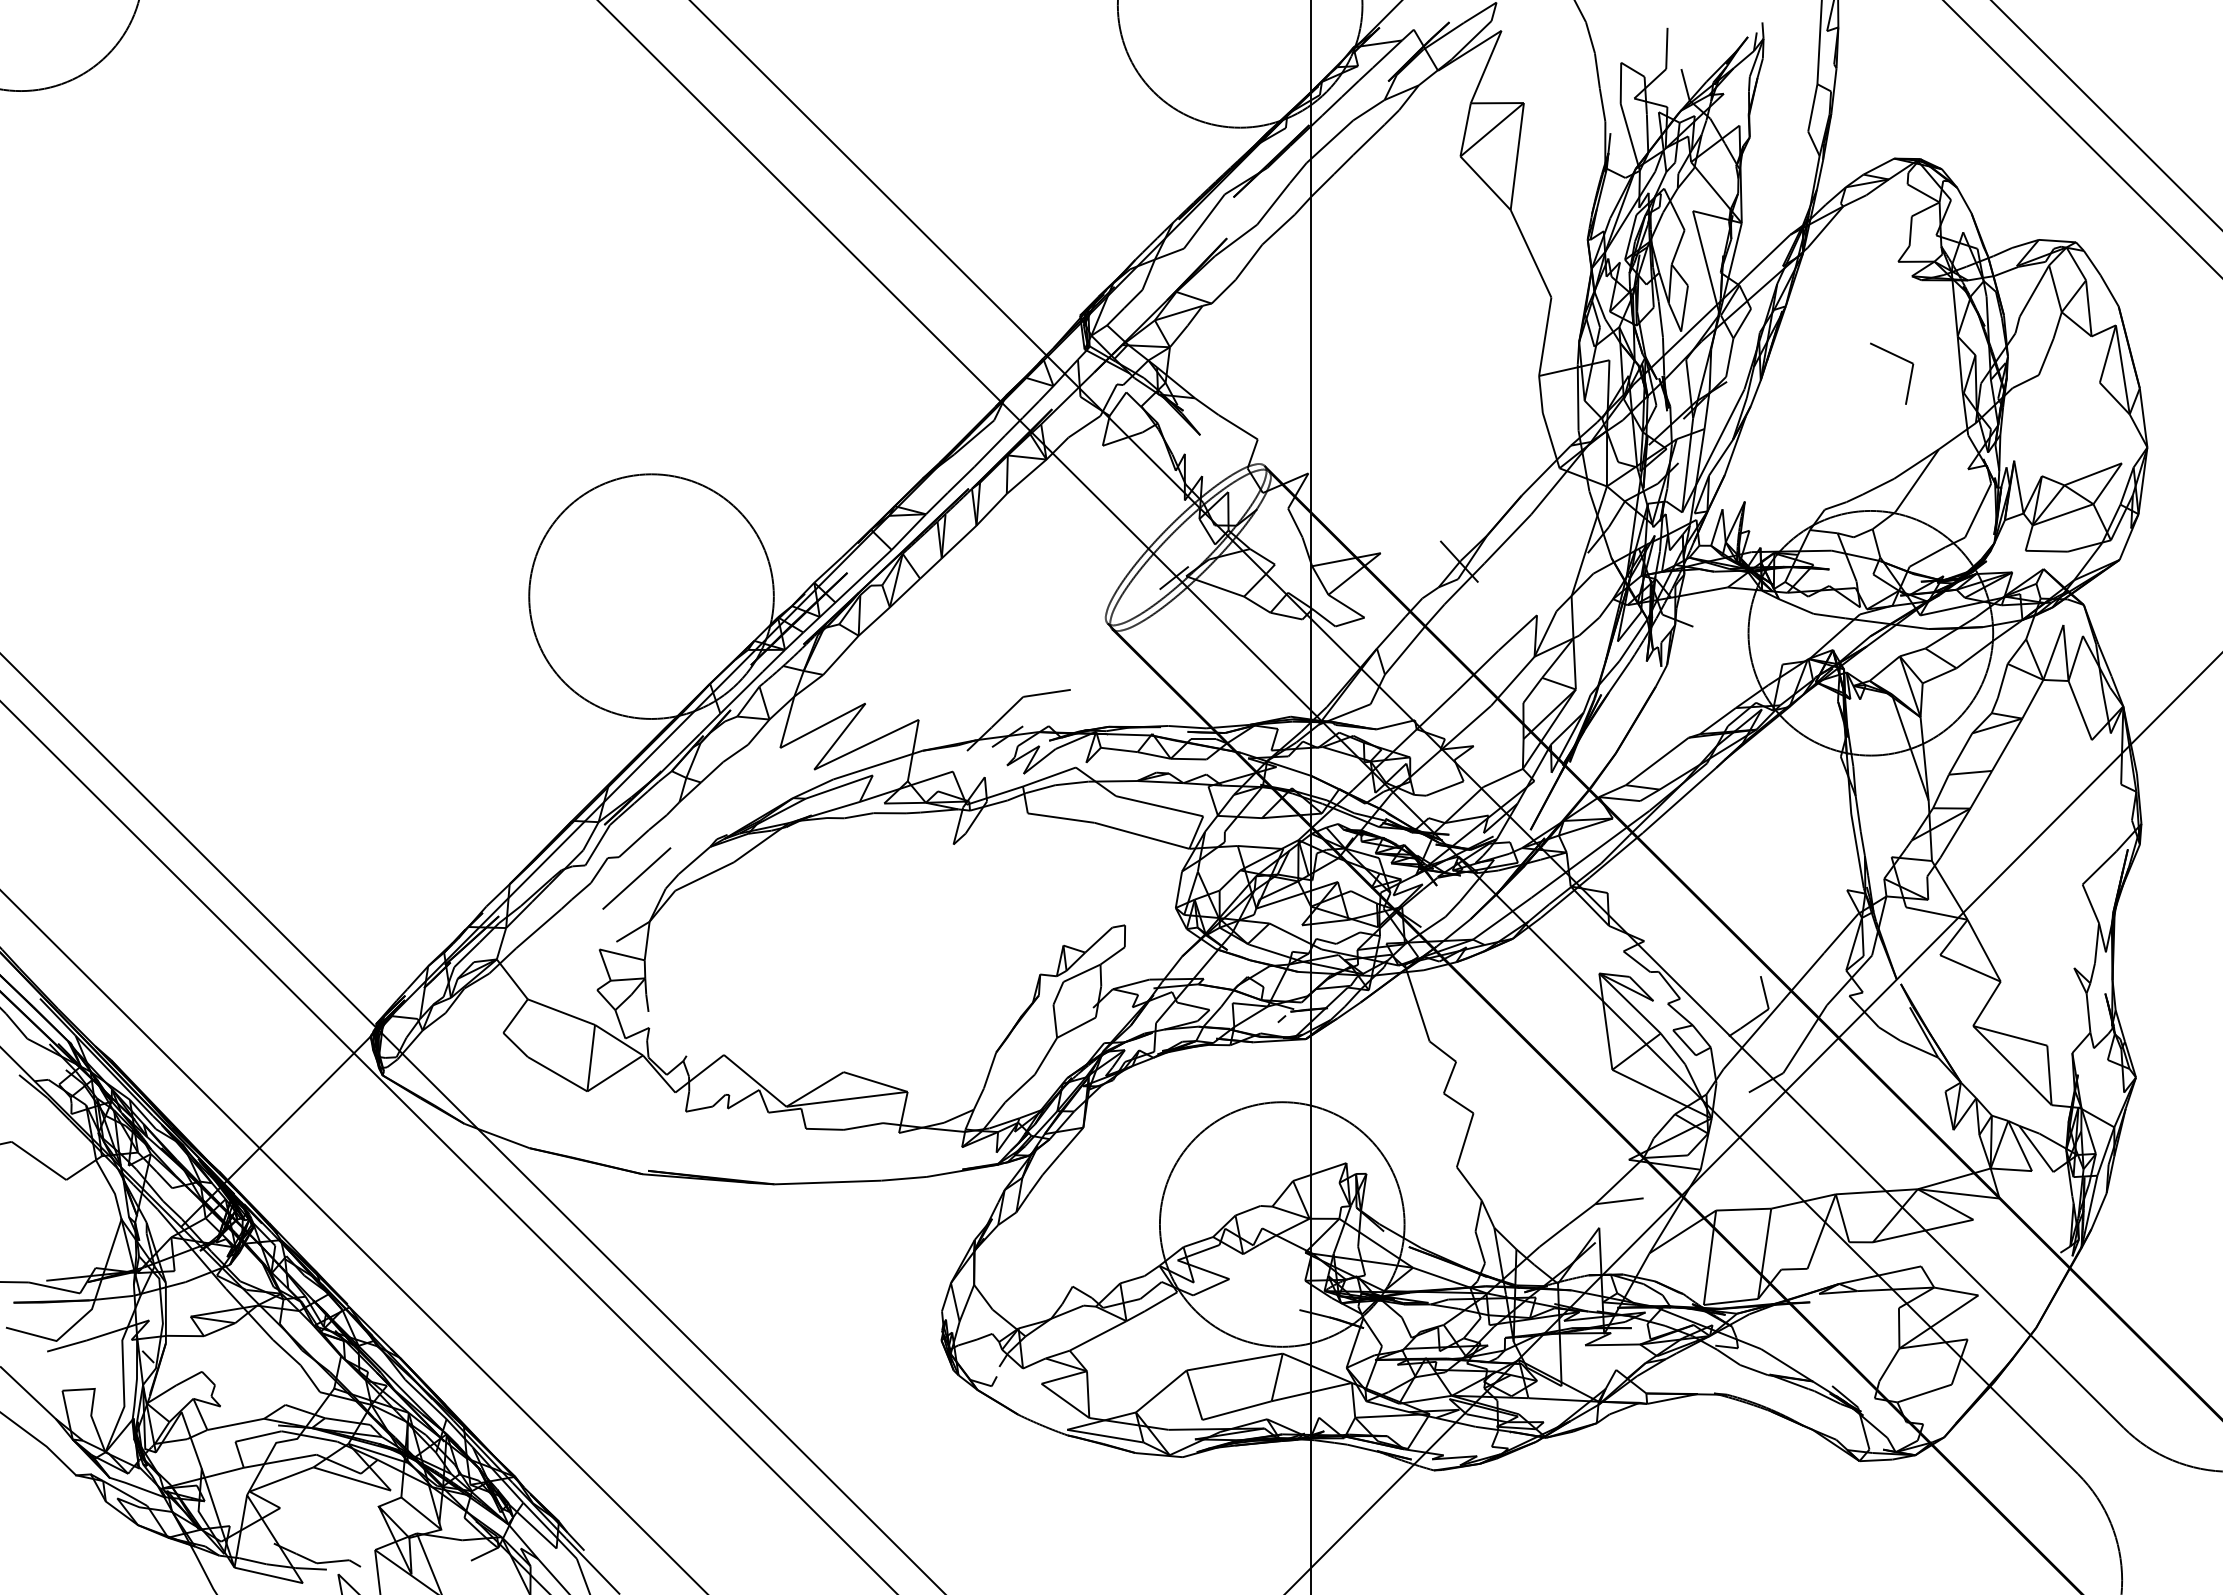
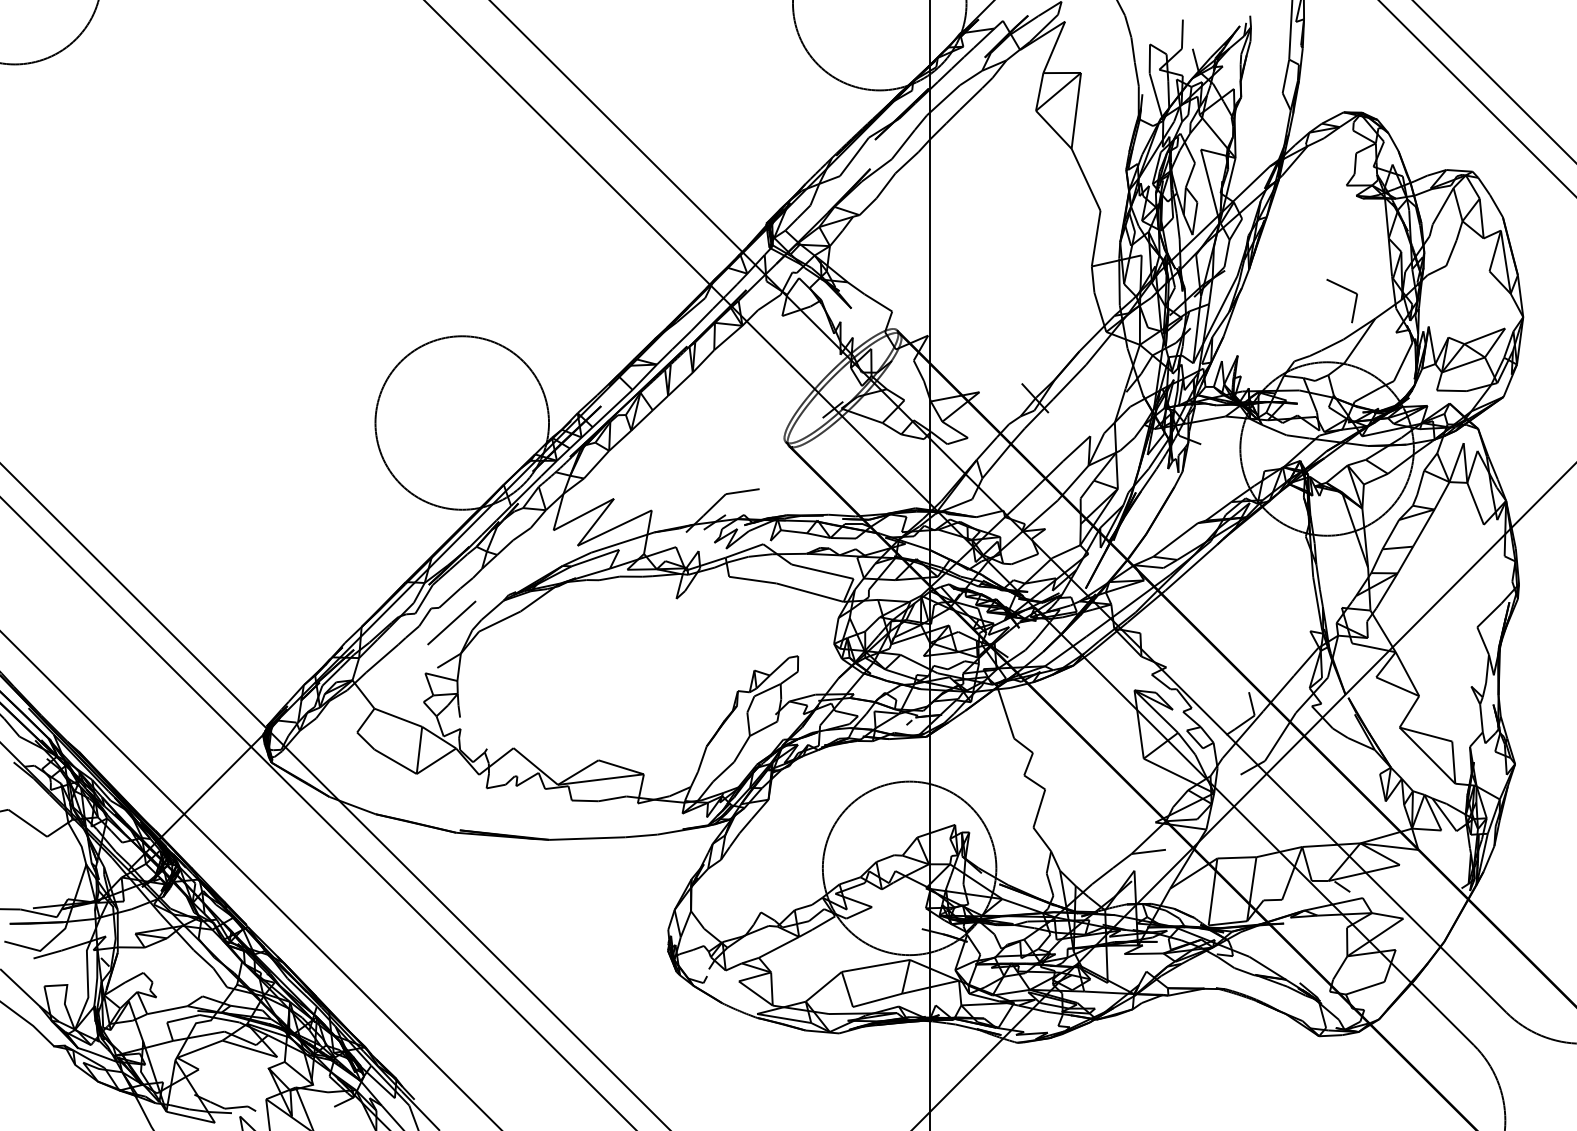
line: (1899, 358) -> (1347, 290), moved
line: (1892, 1250) -> (1342, 886), added

